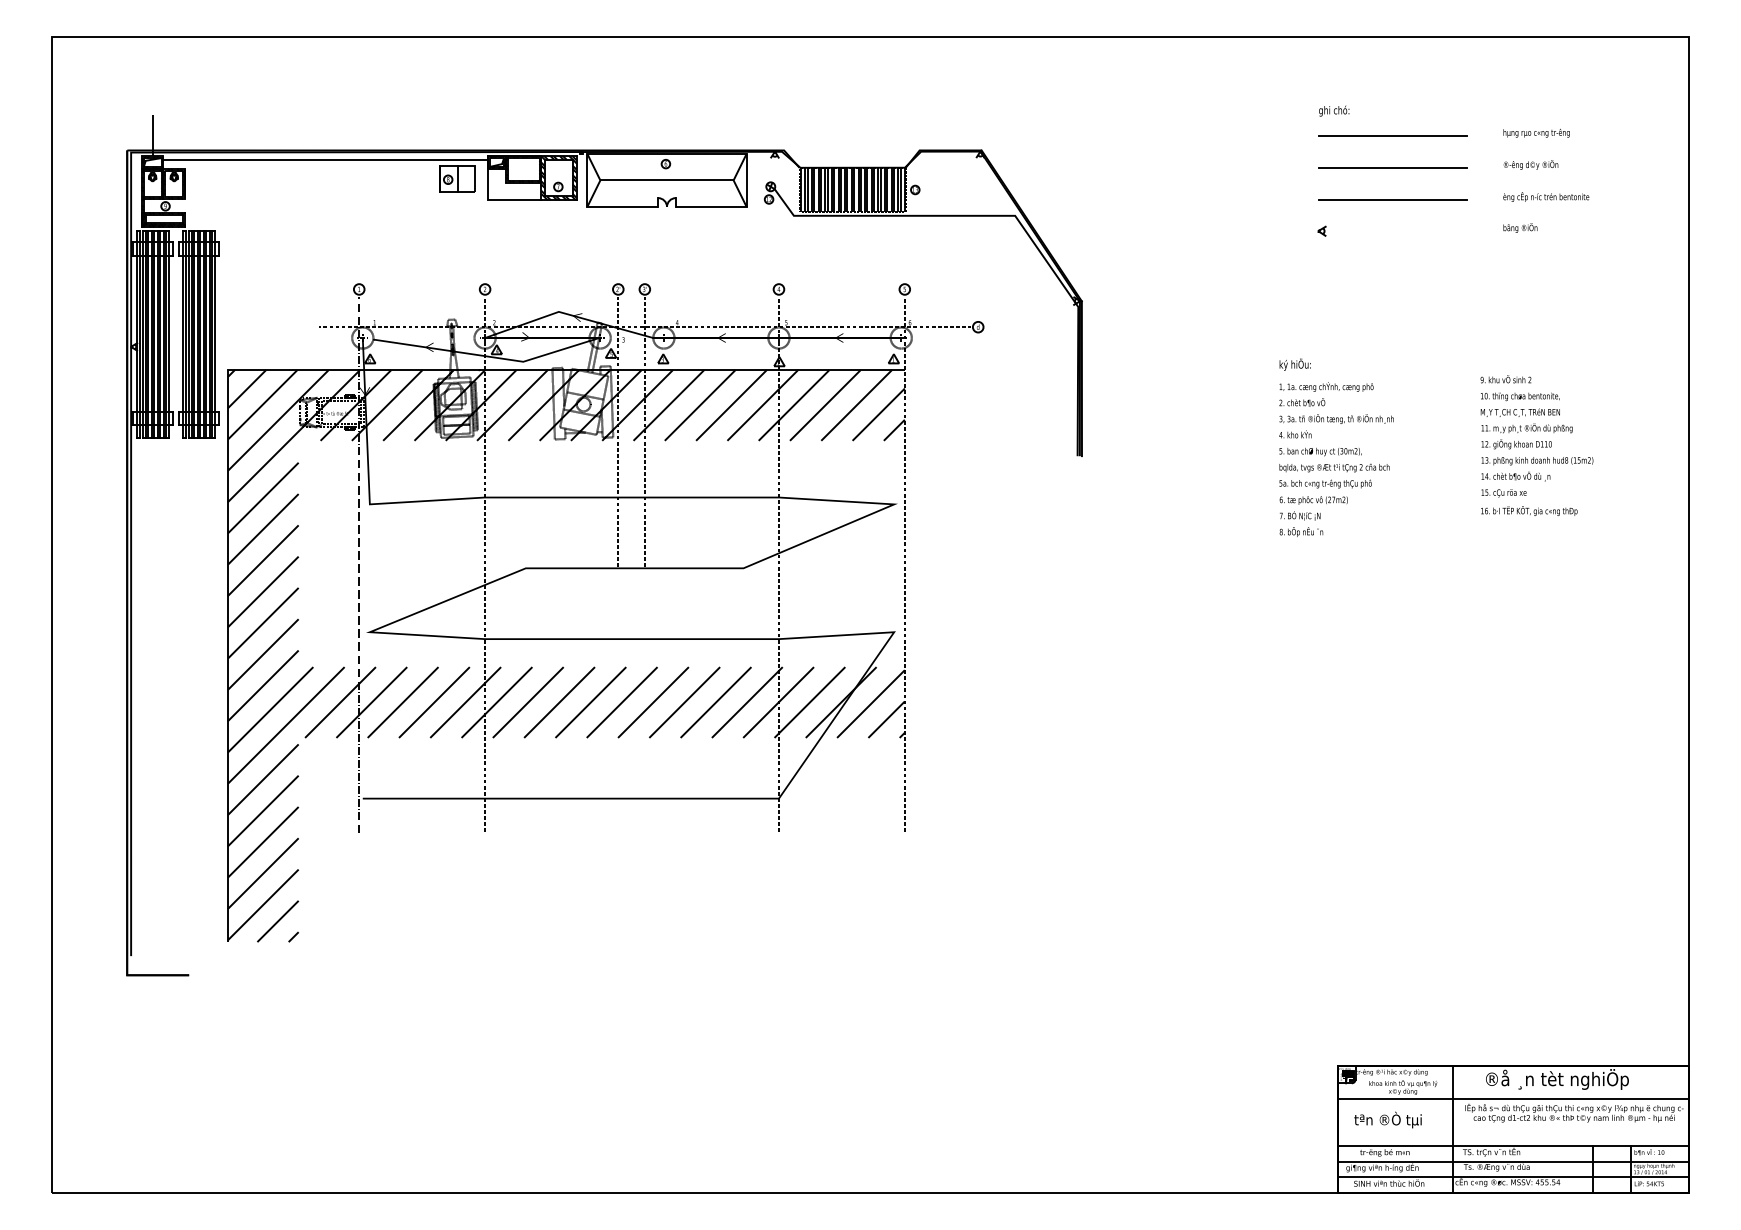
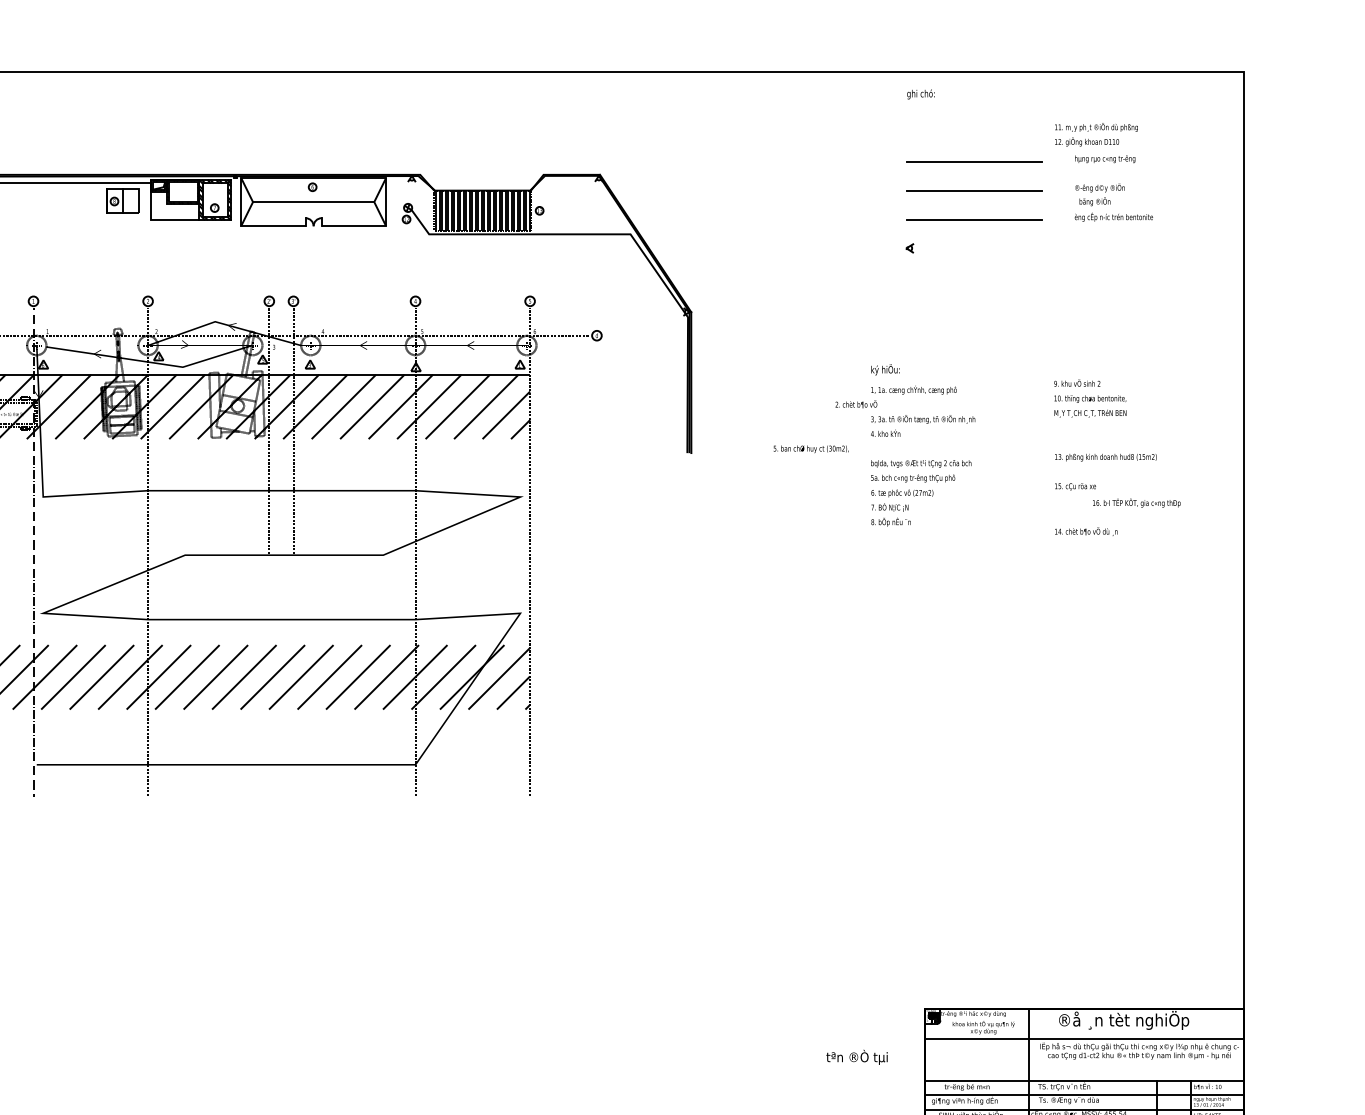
text: (1334, 110) -> (921, 93), moved
text: (1520, 227) -> (1095, 201), moved
text: (1302, 402) -> (856, 404), moved
text: (1526, 436) -> (1095, 134), moved
text: (1320, 451) -> (811, 448), moved
text: (1515, 476) -> (1085, 531), moved
text: (1529, 510) -> (1136, 502), moved
text: (1387, 1119) -> (856, 1056), moved

